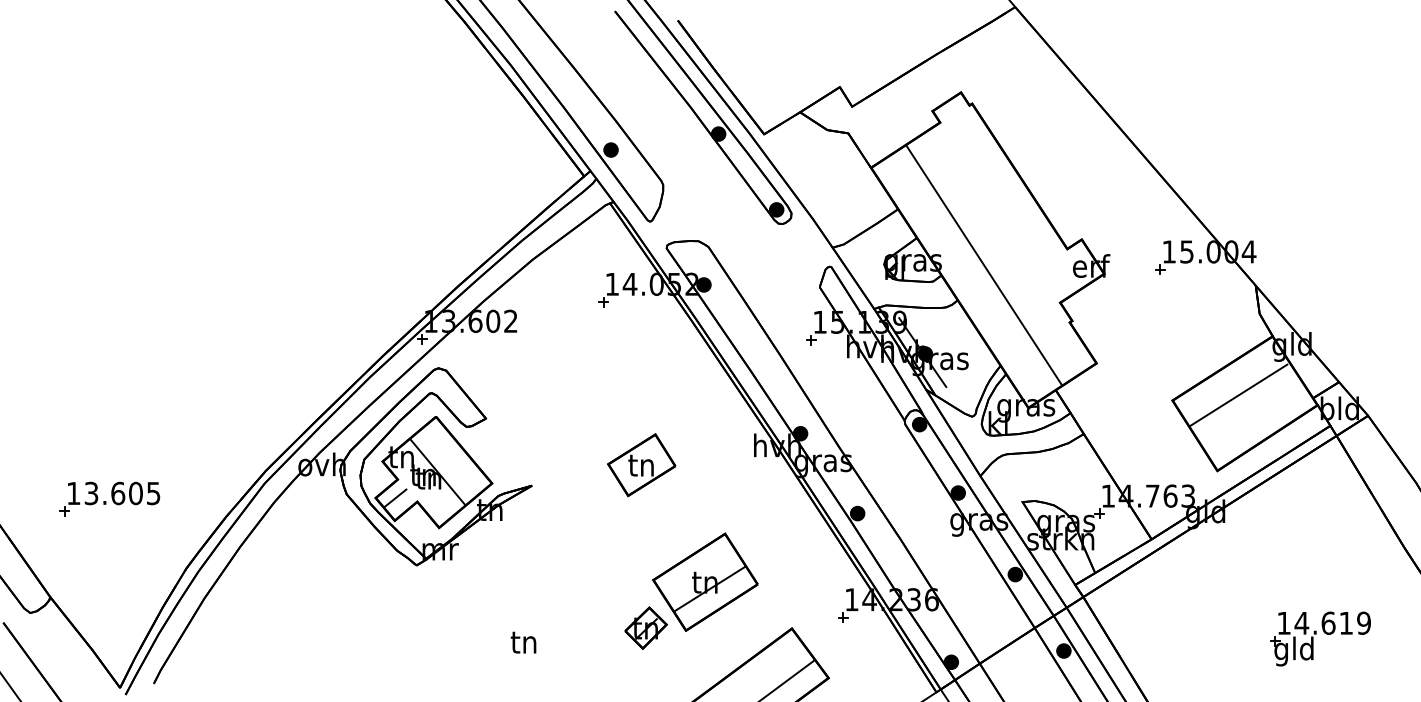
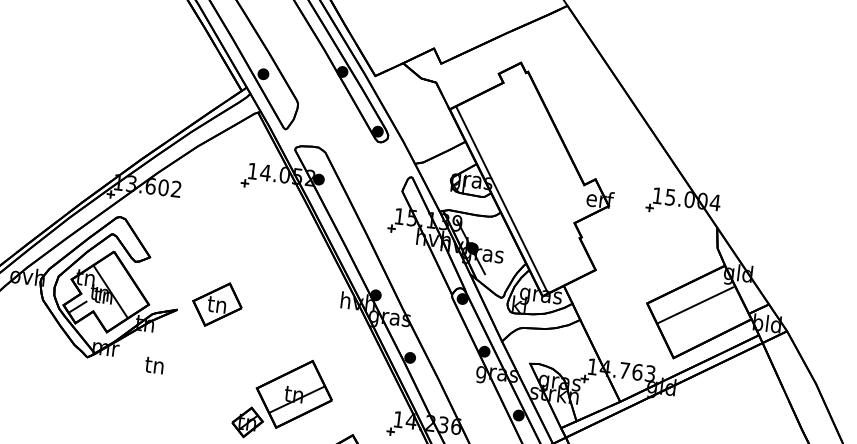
line: (983, 265) -> (501, 199), moved
part: (641, 465) -> (217, 304), moved
text: (523, 642) -> (154, 365), moved

